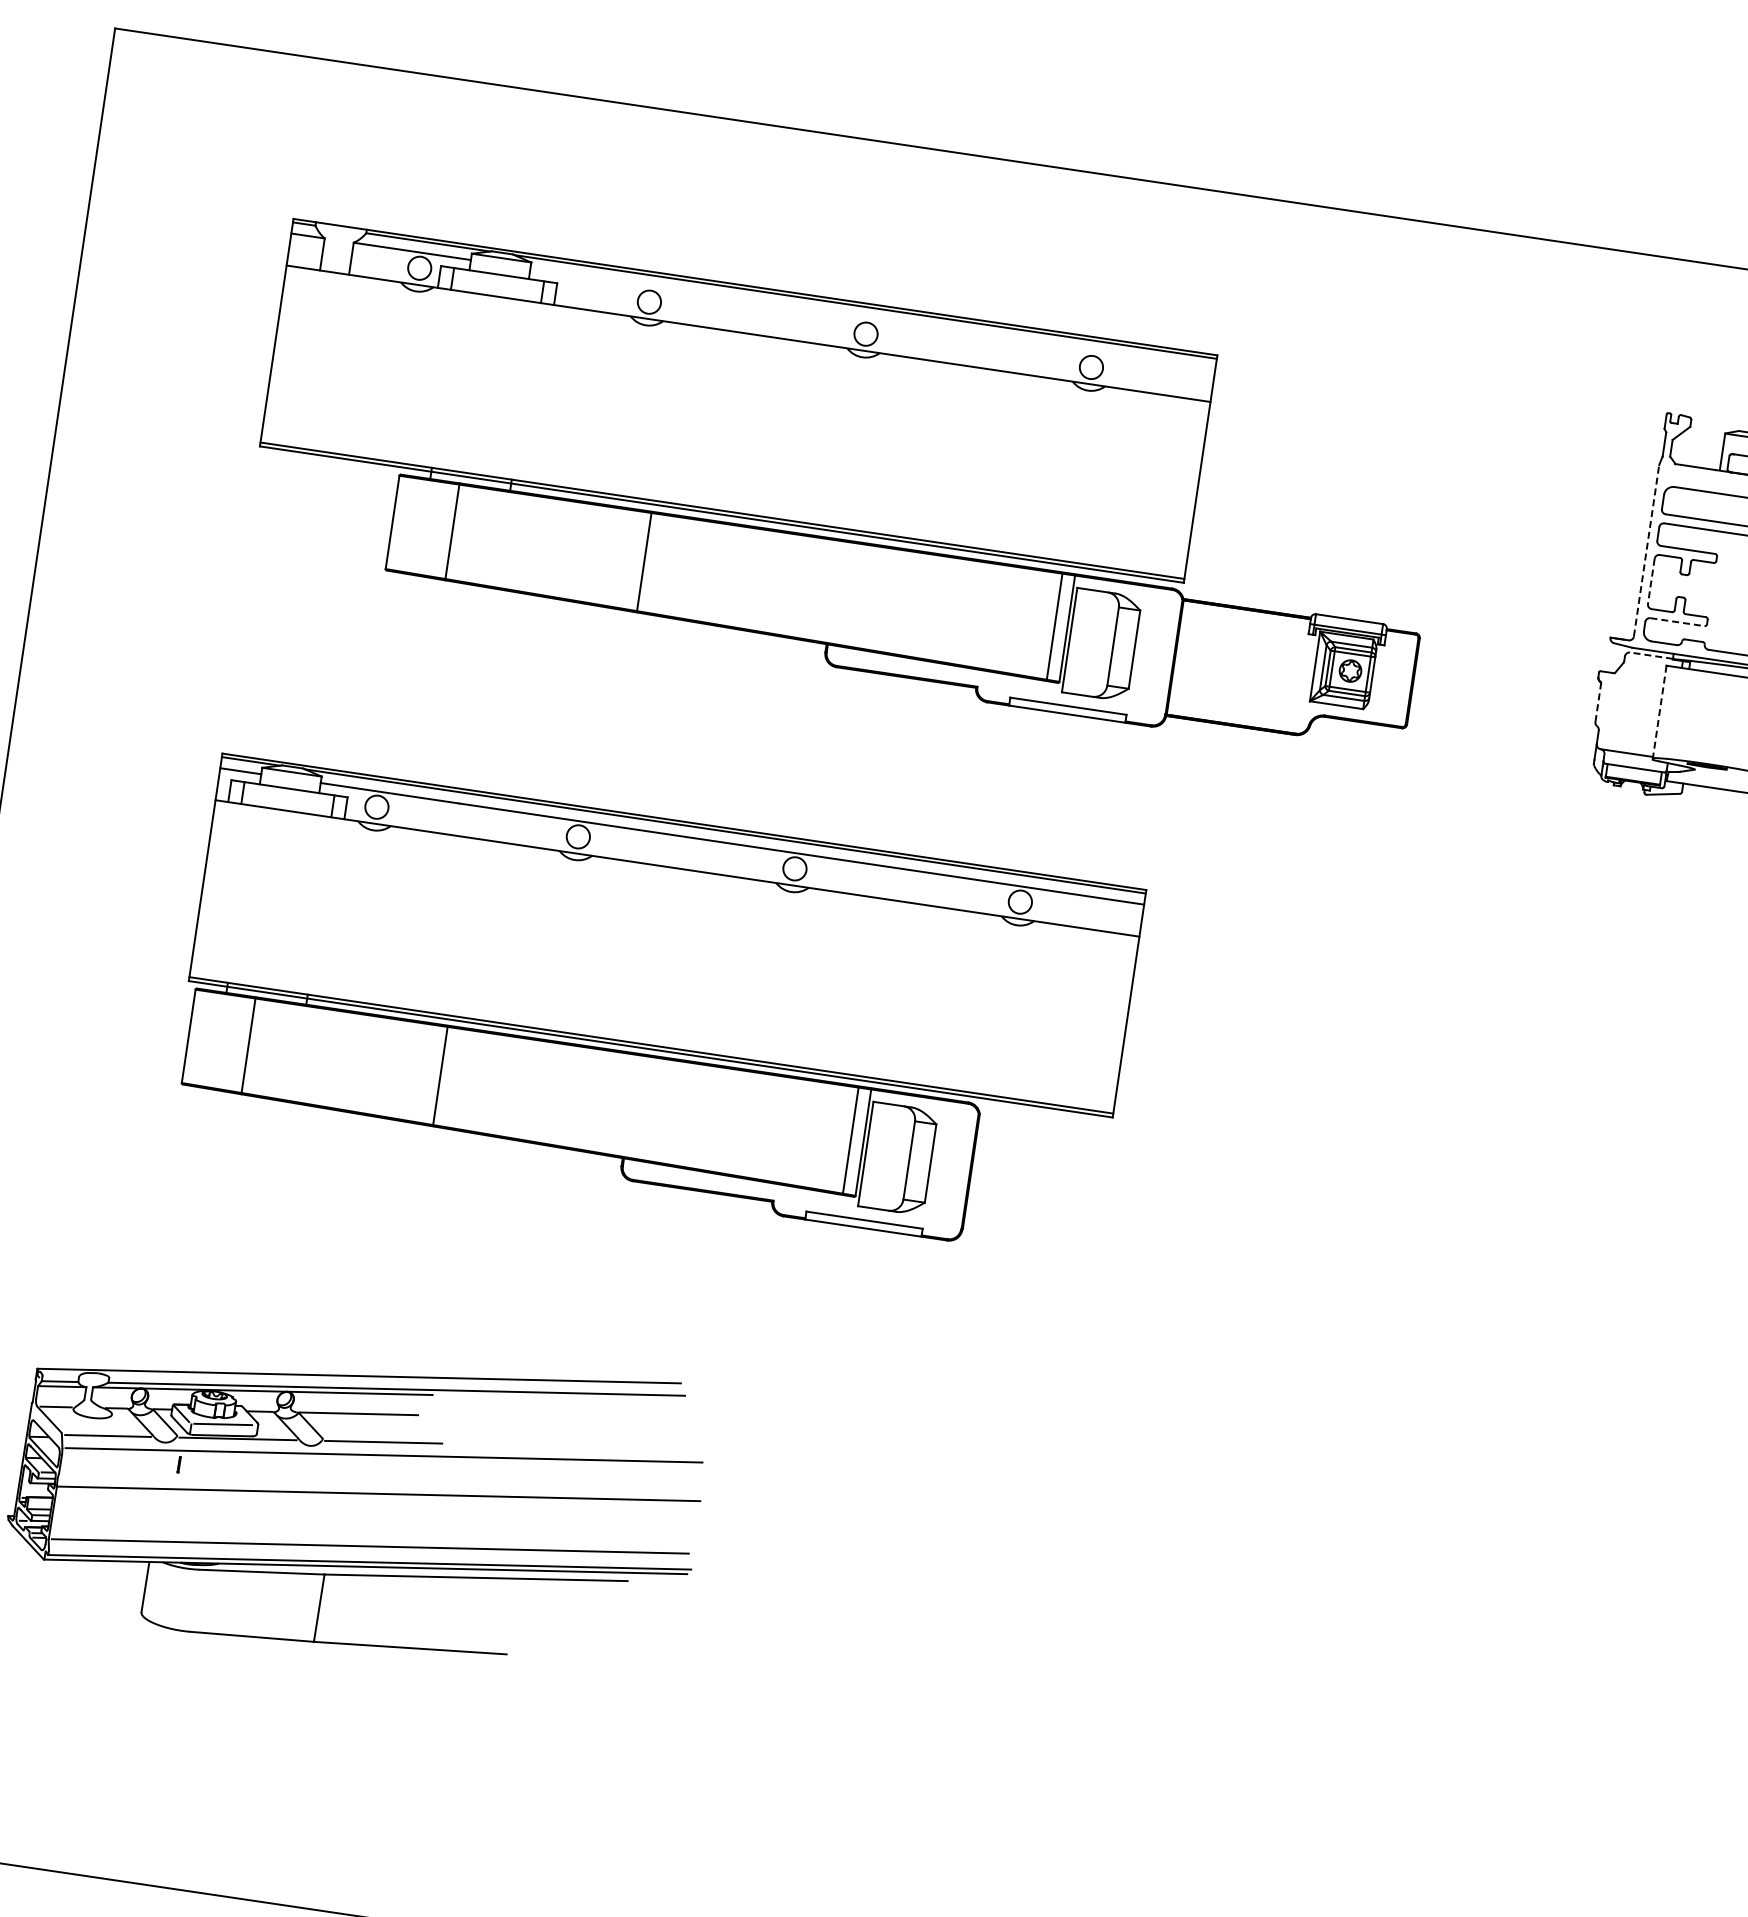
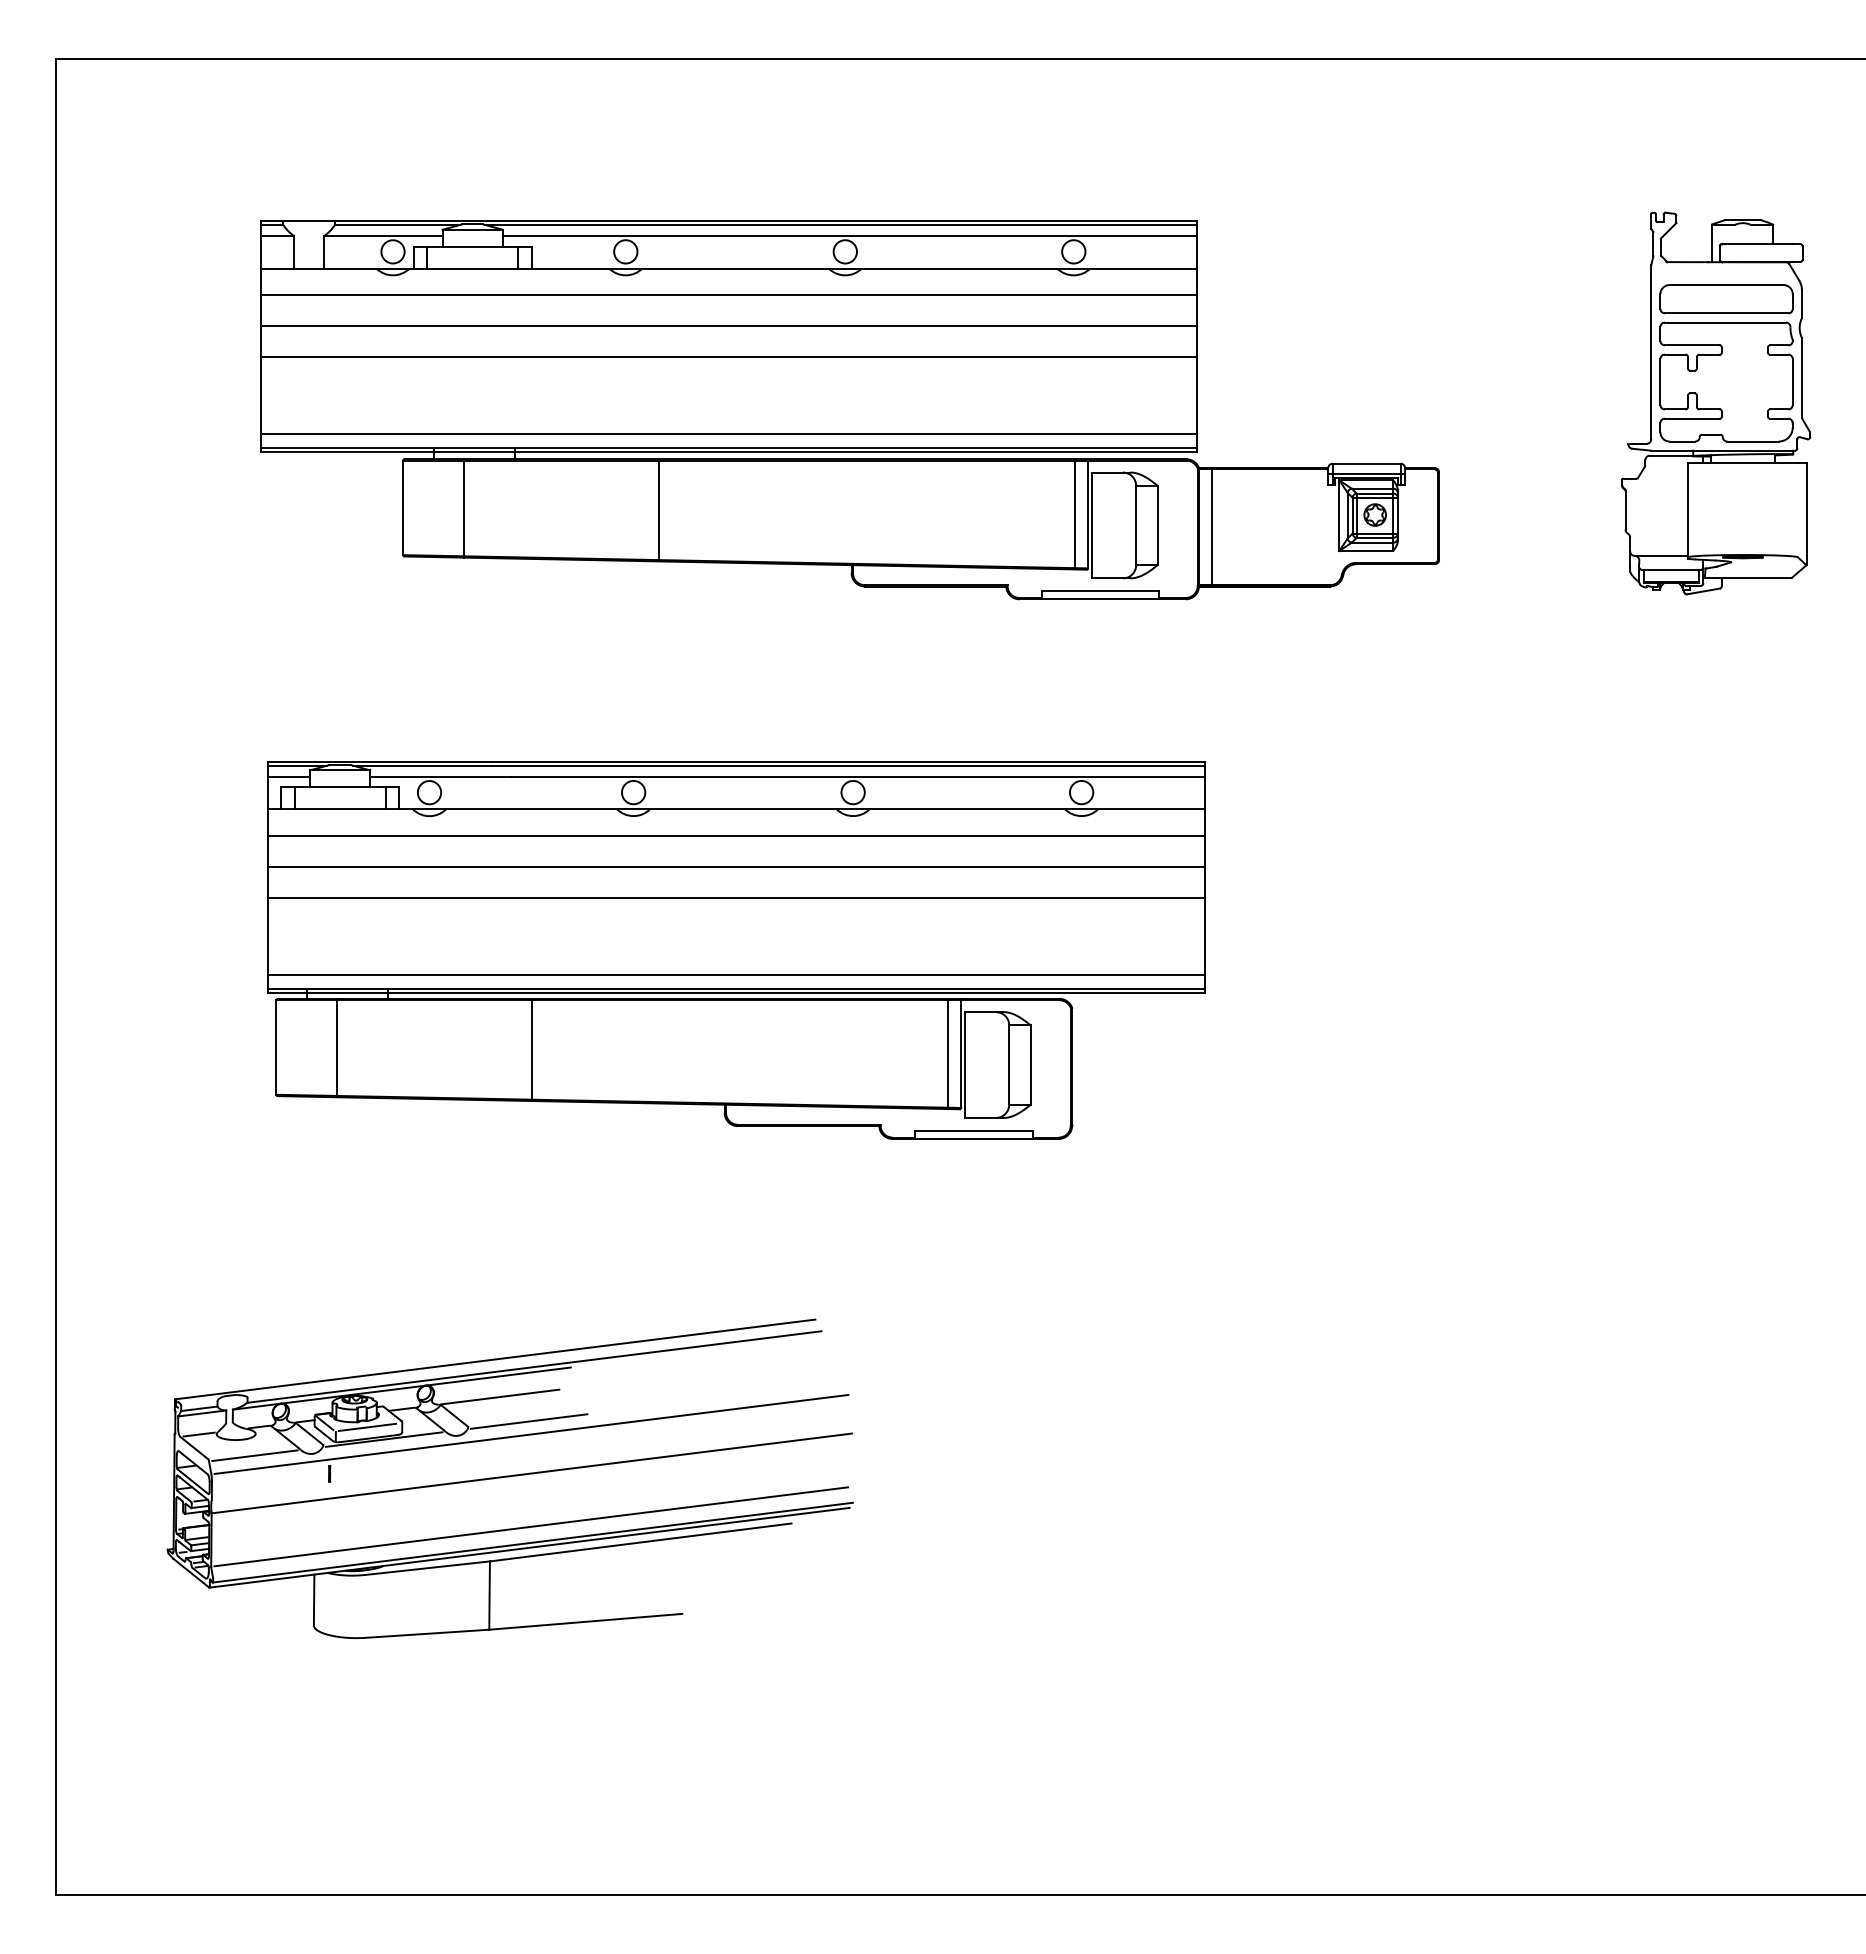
line: (872, 319) -> (849, 236), added
line: (744, 360) -> (728, 295), added
line: (740, 389) -> (728, 325), added
line: (735, 421) -> (728, 357), added
line: (724, 497) -> (728, 434), added
line: (1646, 550) -> (1651, 352), dashed -> solid
line: (1651, 581) -> (1660, 382), dashed -> solid
line: (1677, 622) -> (1692, 418), dashed -> solid
line: (1651, 655) -> (1671, 455), dashed -> solid
line: (1187, 659) -> (1211, 527), added
line: (1598, 702) -> (1625, 509), dashed -> solid
line: (1659, 713) -> (1687, 511), dashed -> solid
line: (673, 894) -> (736, 835), added
line: (669, 924) -> (736, 866), added
line: (664, 955) -> (736, 897), added
line: (653, 1032) -> (736, 975), added

